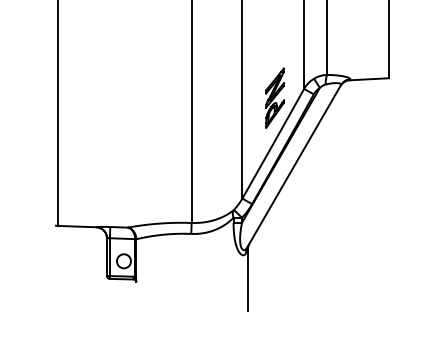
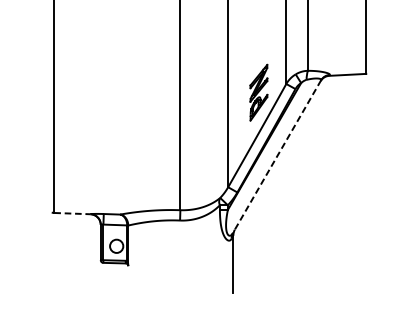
line: (294, 166) -> (277, 157), solid -> dashed
line: (77, 226) -> (72, 213), solid -> dashed

